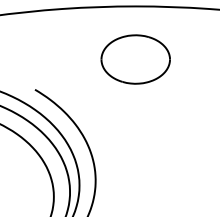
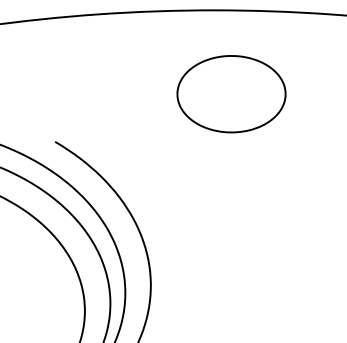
part: (135, 59) -> (231, 94), moved

